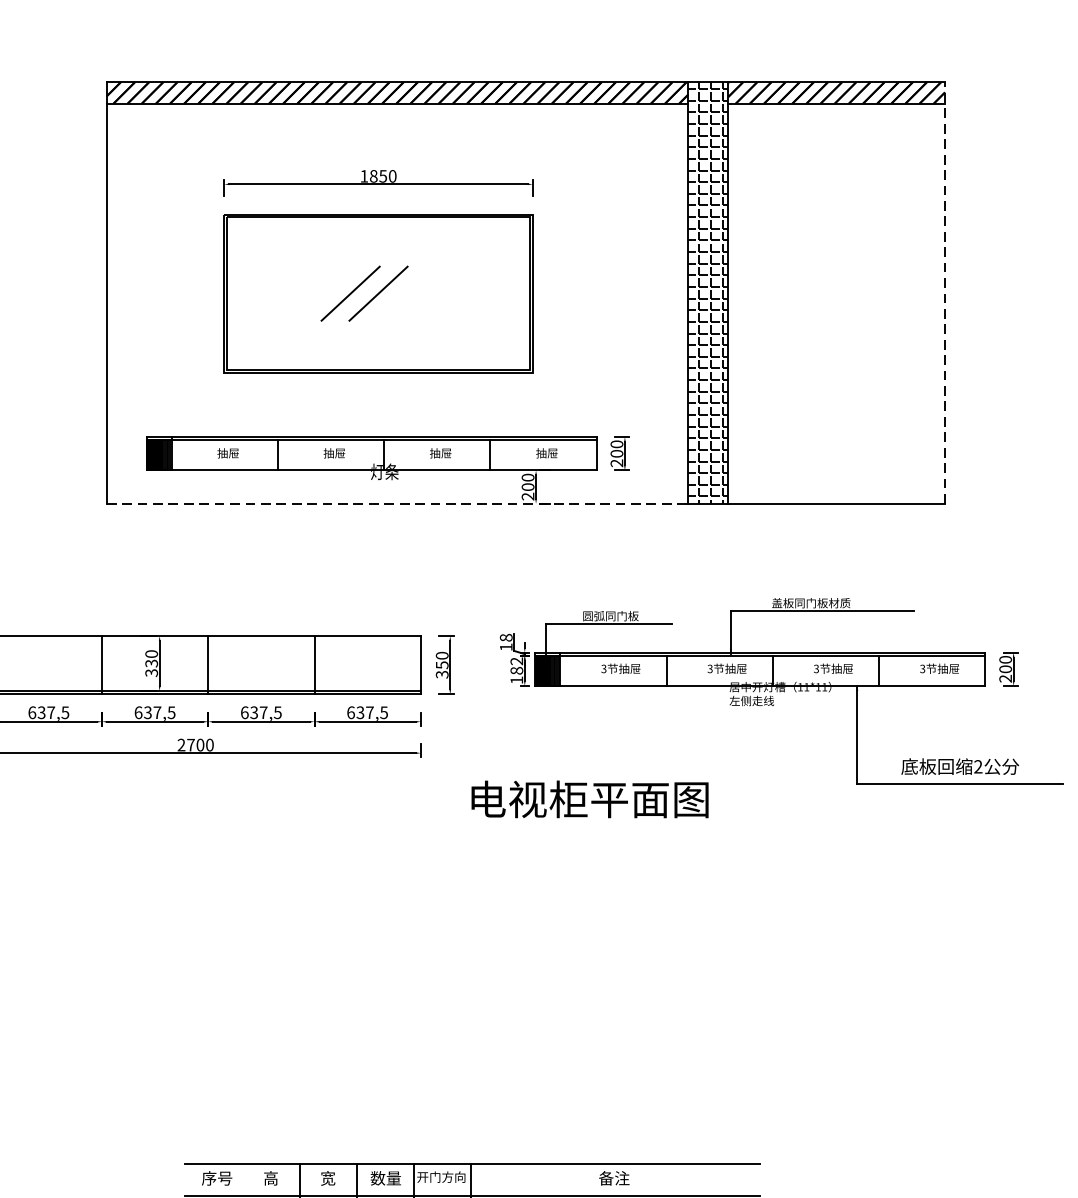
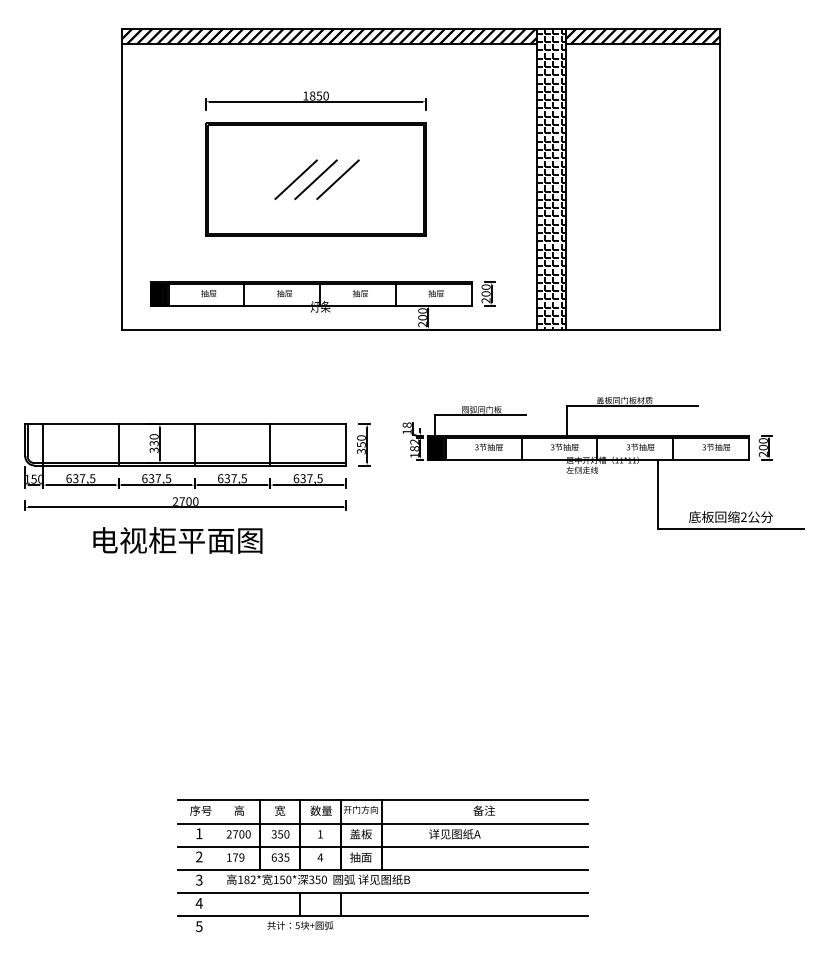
line: (945, 291) -> (720, 178), dashed -> solid
line: (408, 293) -> (337, 179), added
line: (398, 503) -> (330, 329), dashed -> solid
text: (589, 799) -> (177, 540), moved

